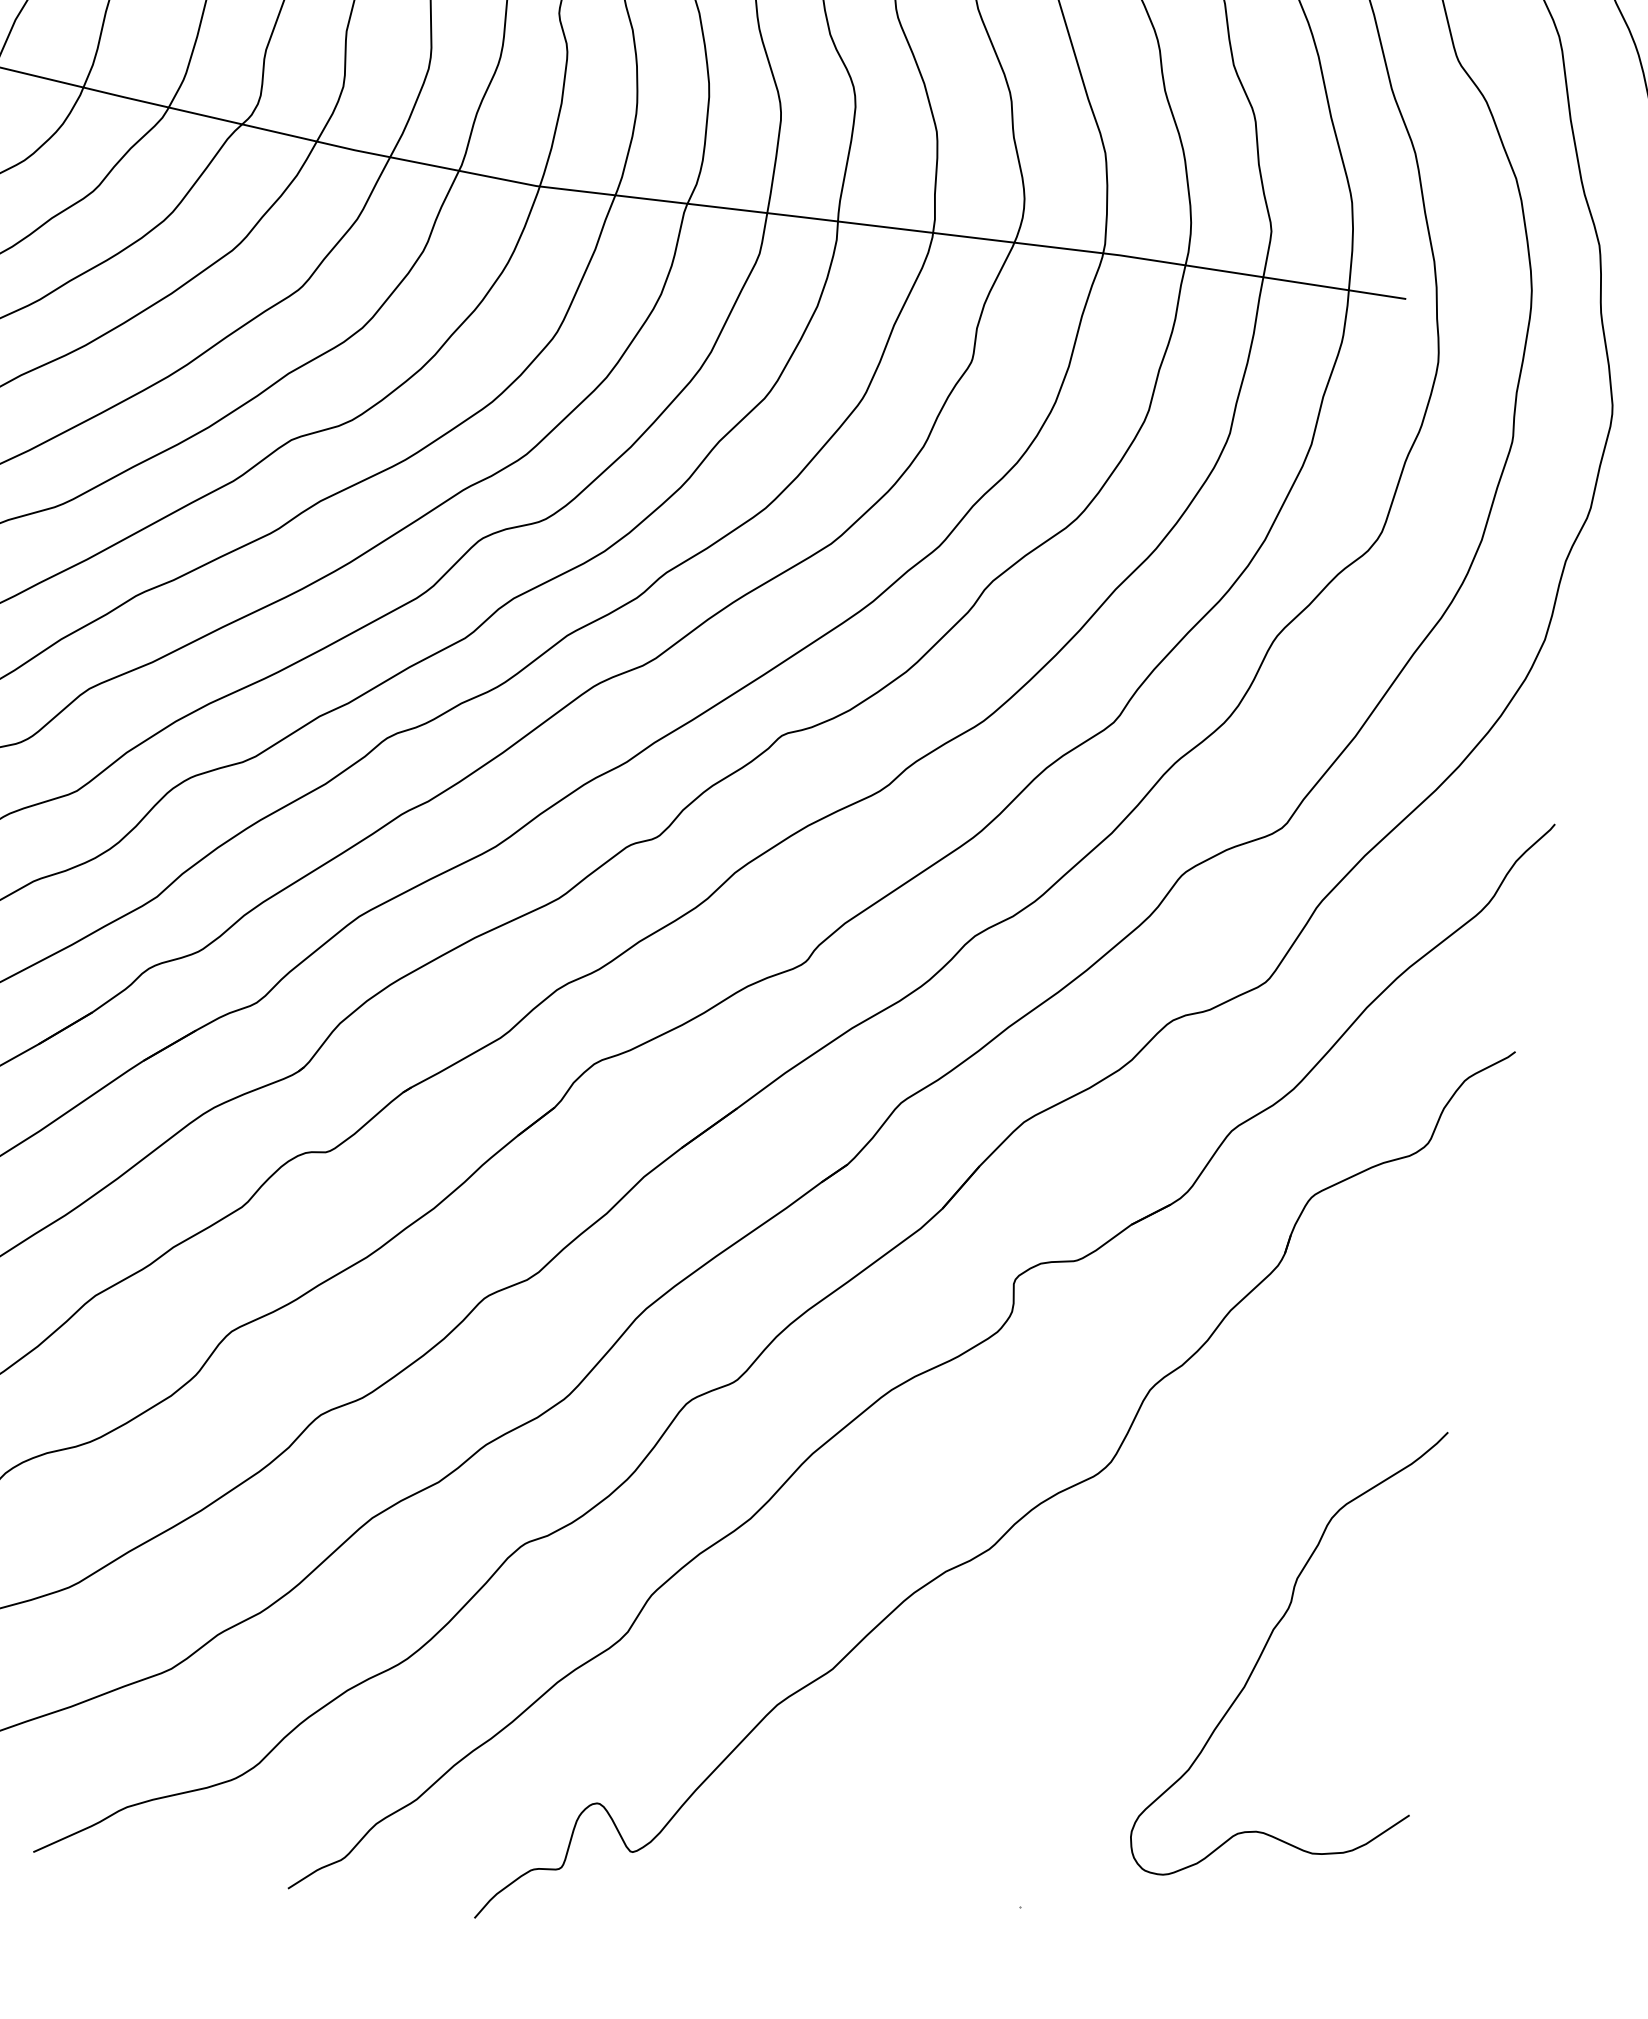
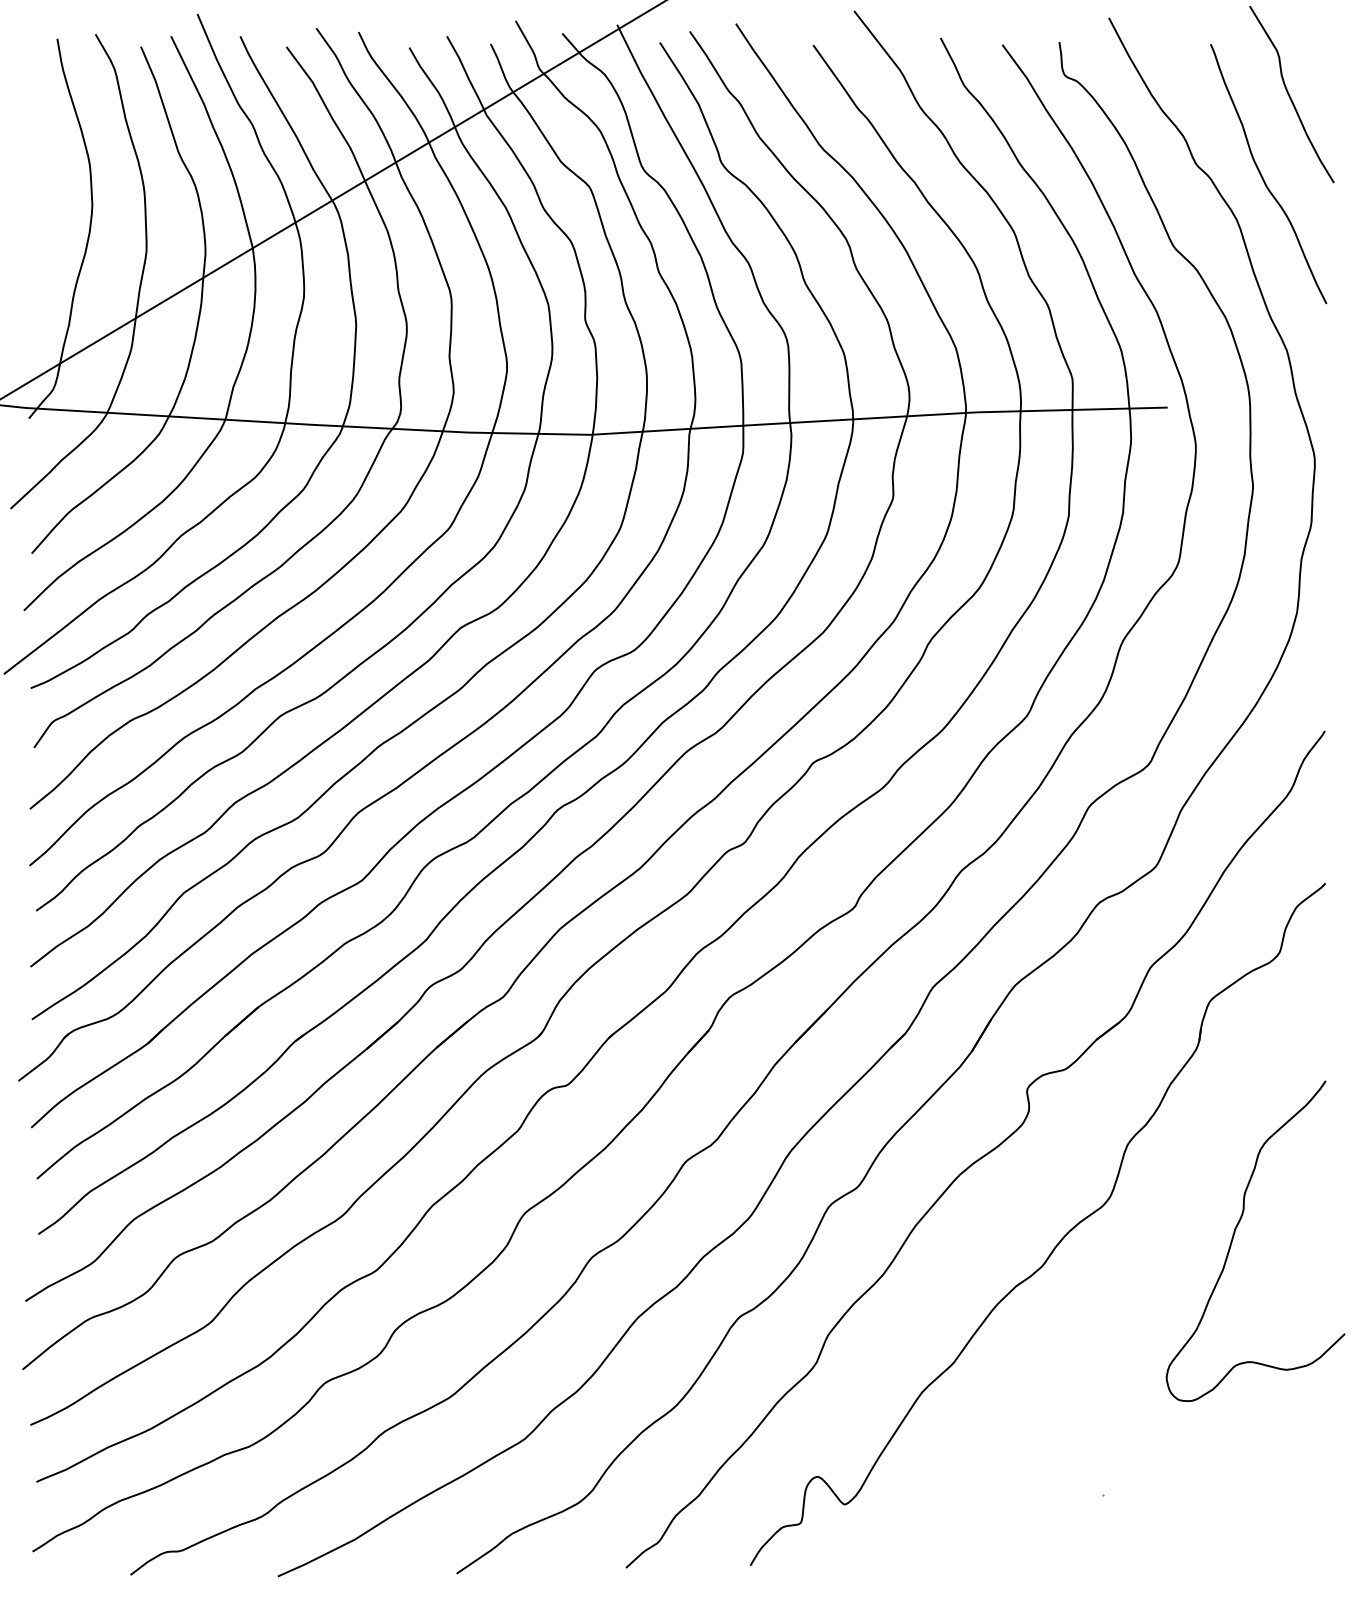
curve: (1270, 1640) -> (1234, 1236), moved

